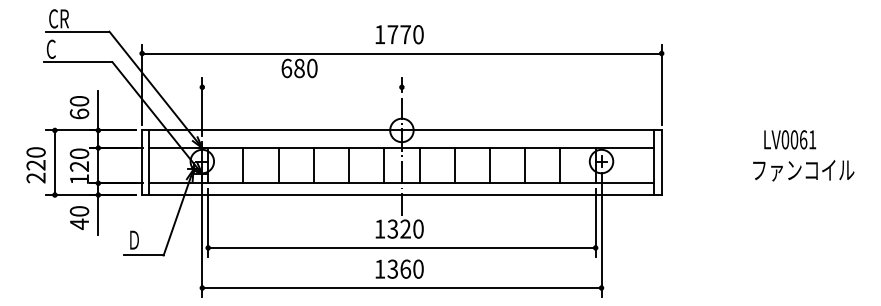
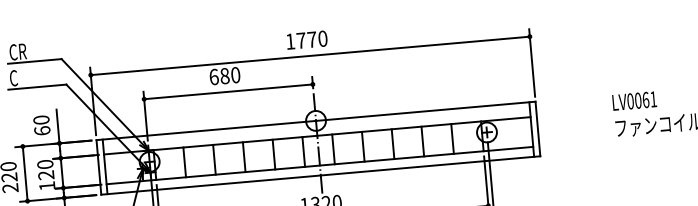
line: (301, 87) -> (227, 92), added
text: (790, 139) -> (634, 100), moved

